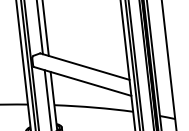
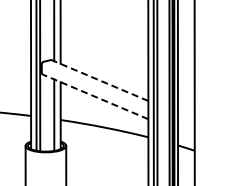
line: (84, 66) -> (99, 80), solid -> dashed
line: (82, 81) -> (95, 96), solid -> dashed

